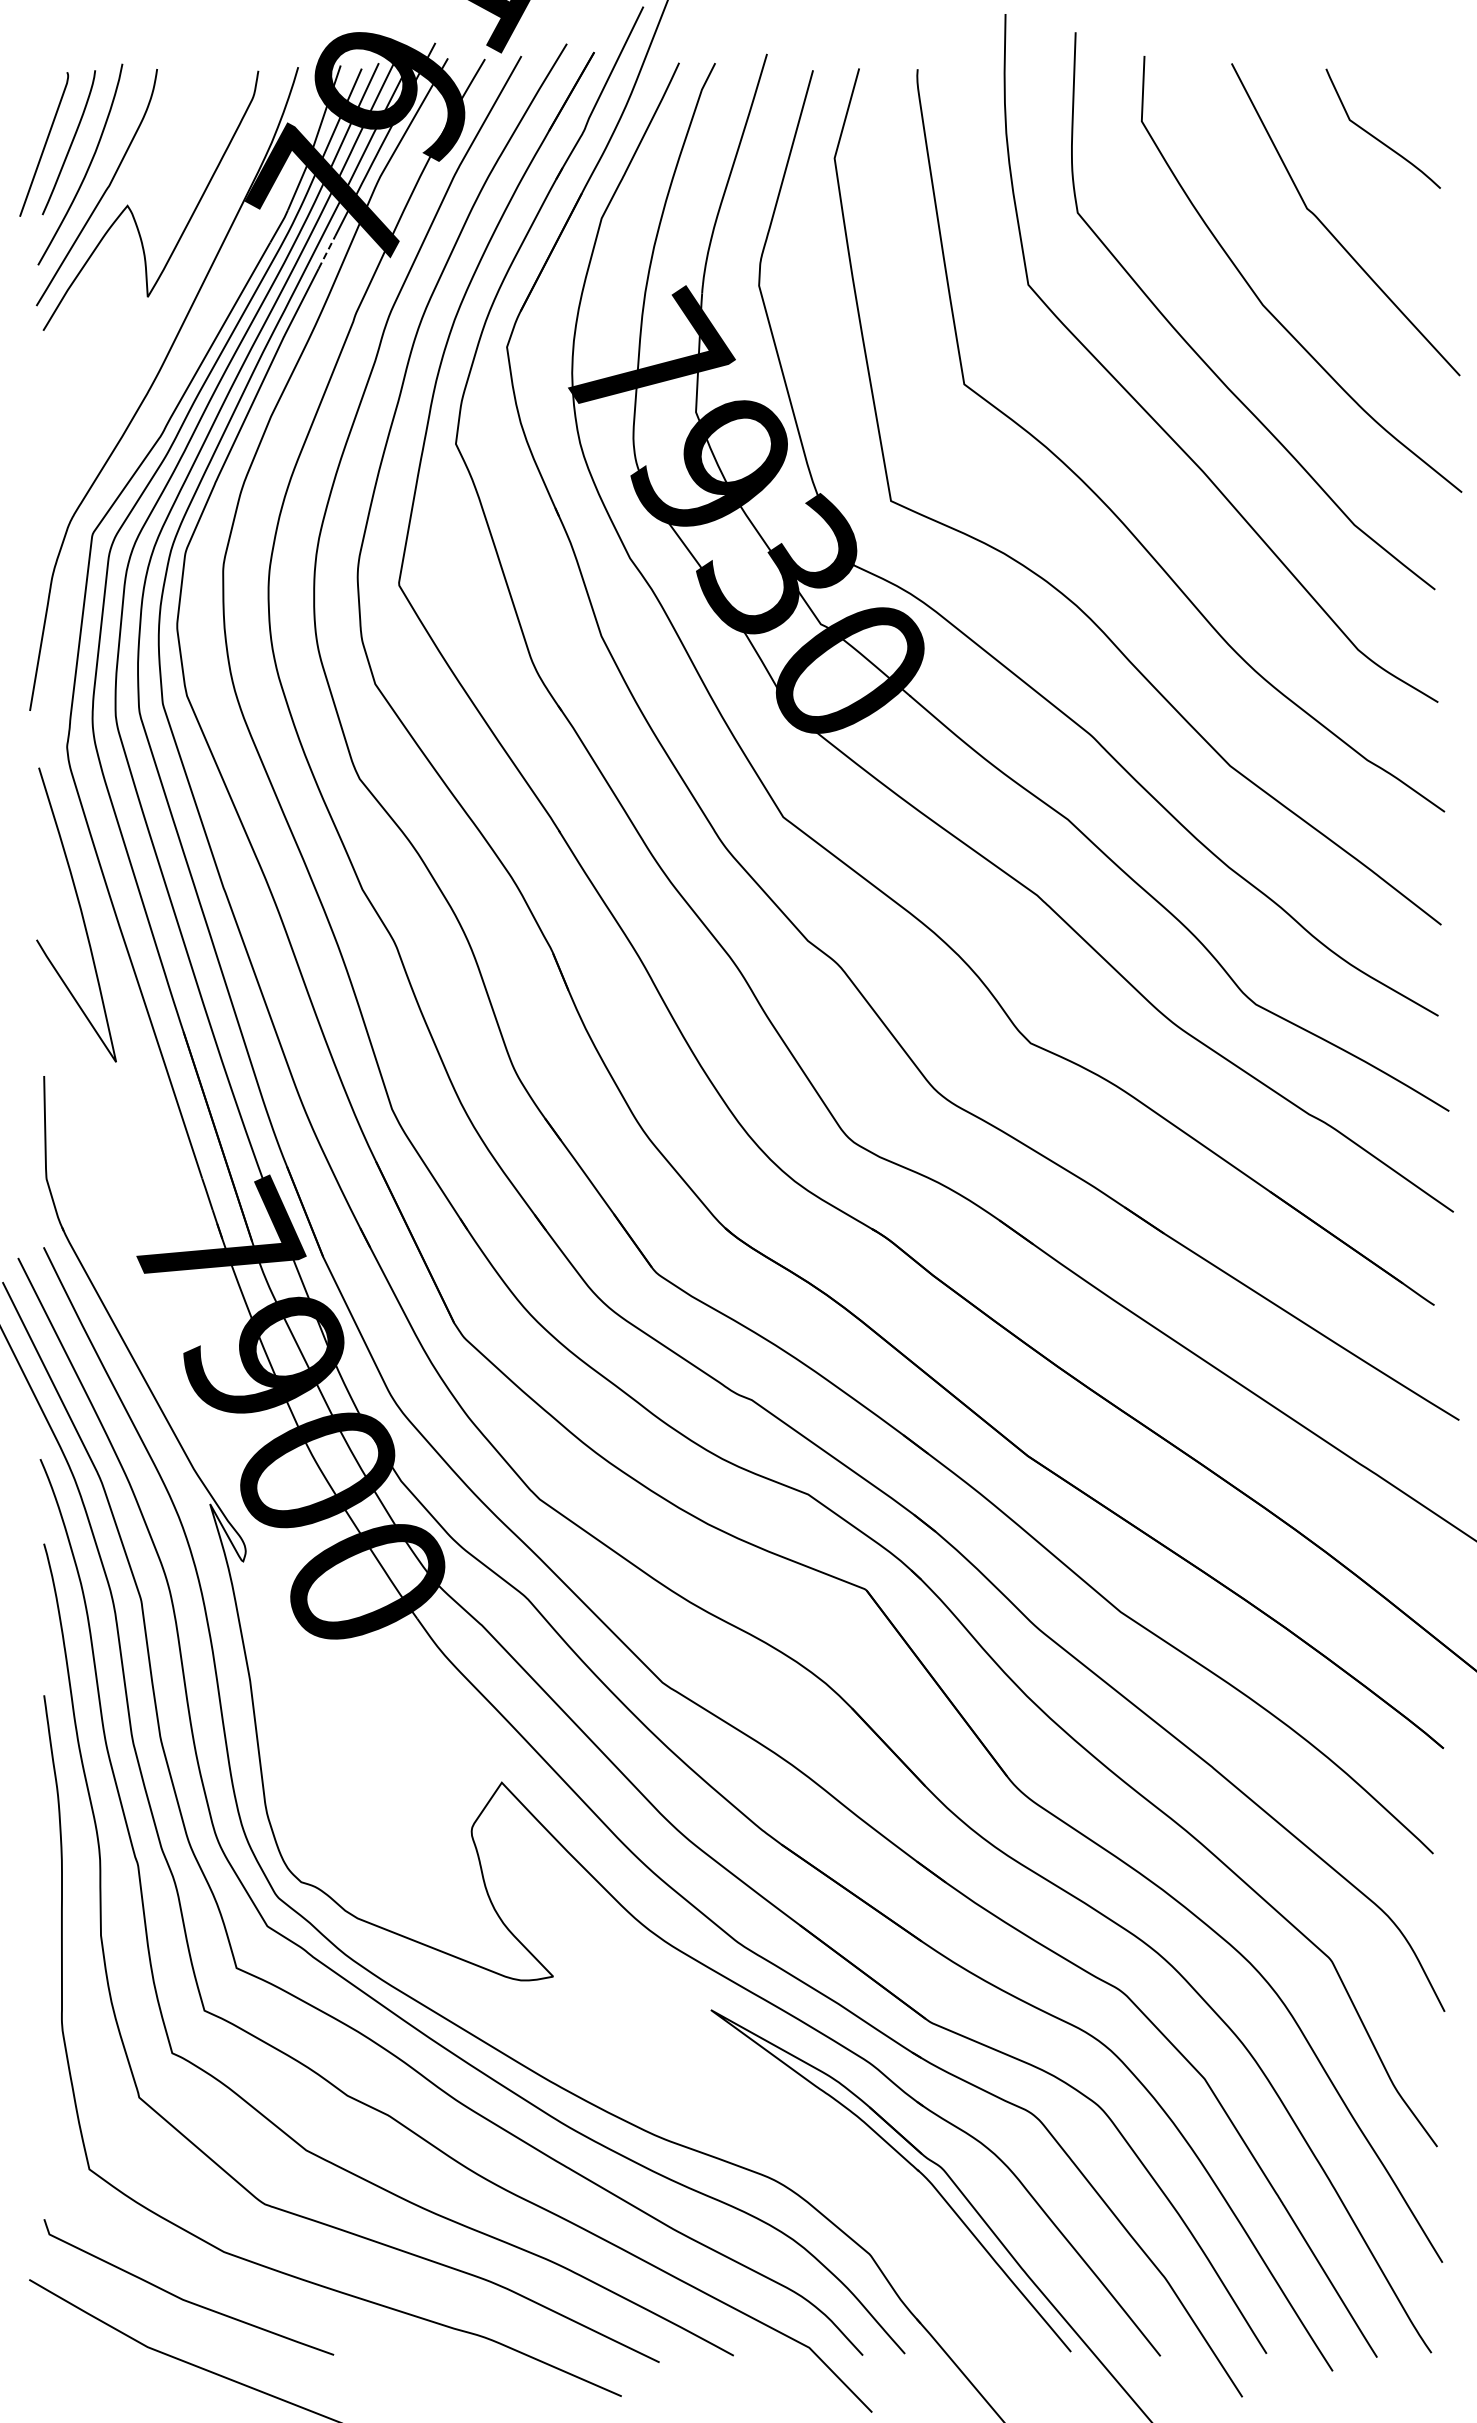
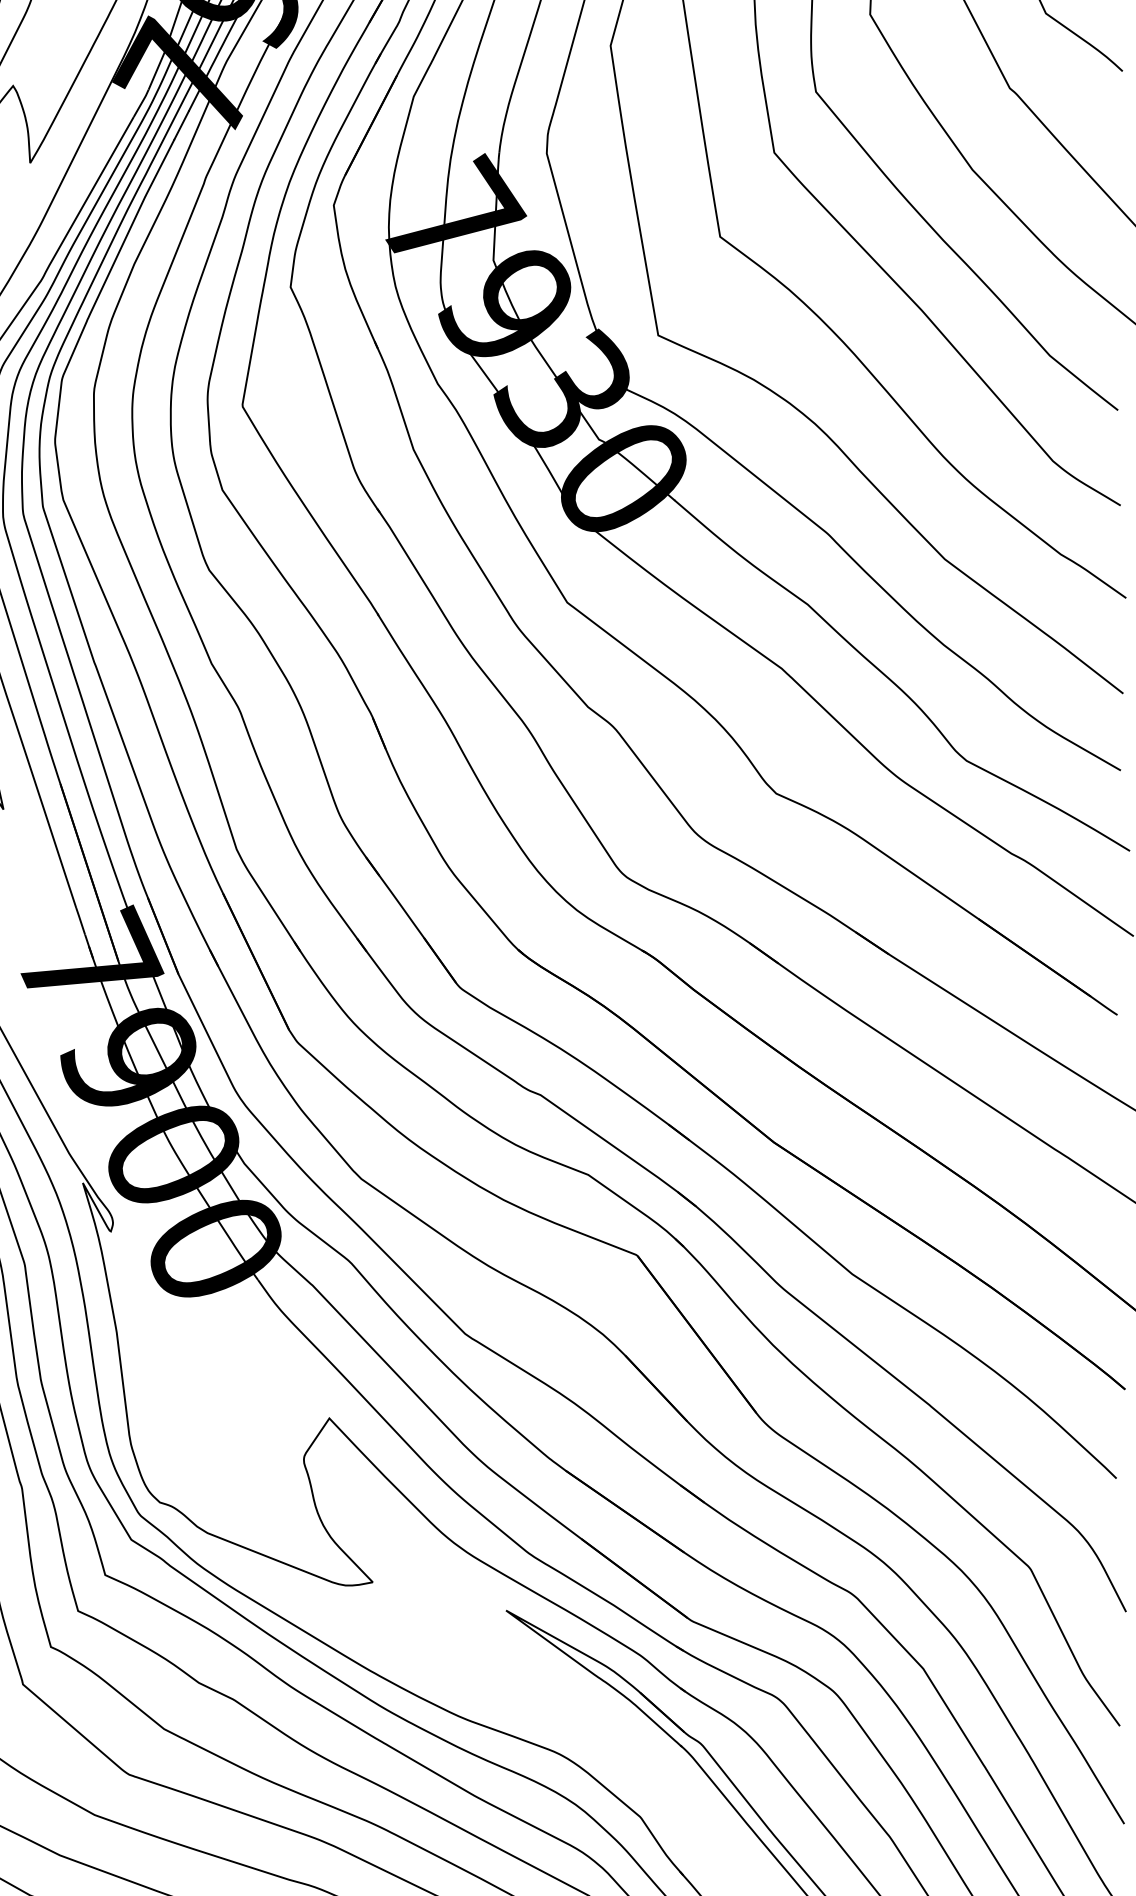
line: (327, 251) -> (182, 124), dashed -> solid

